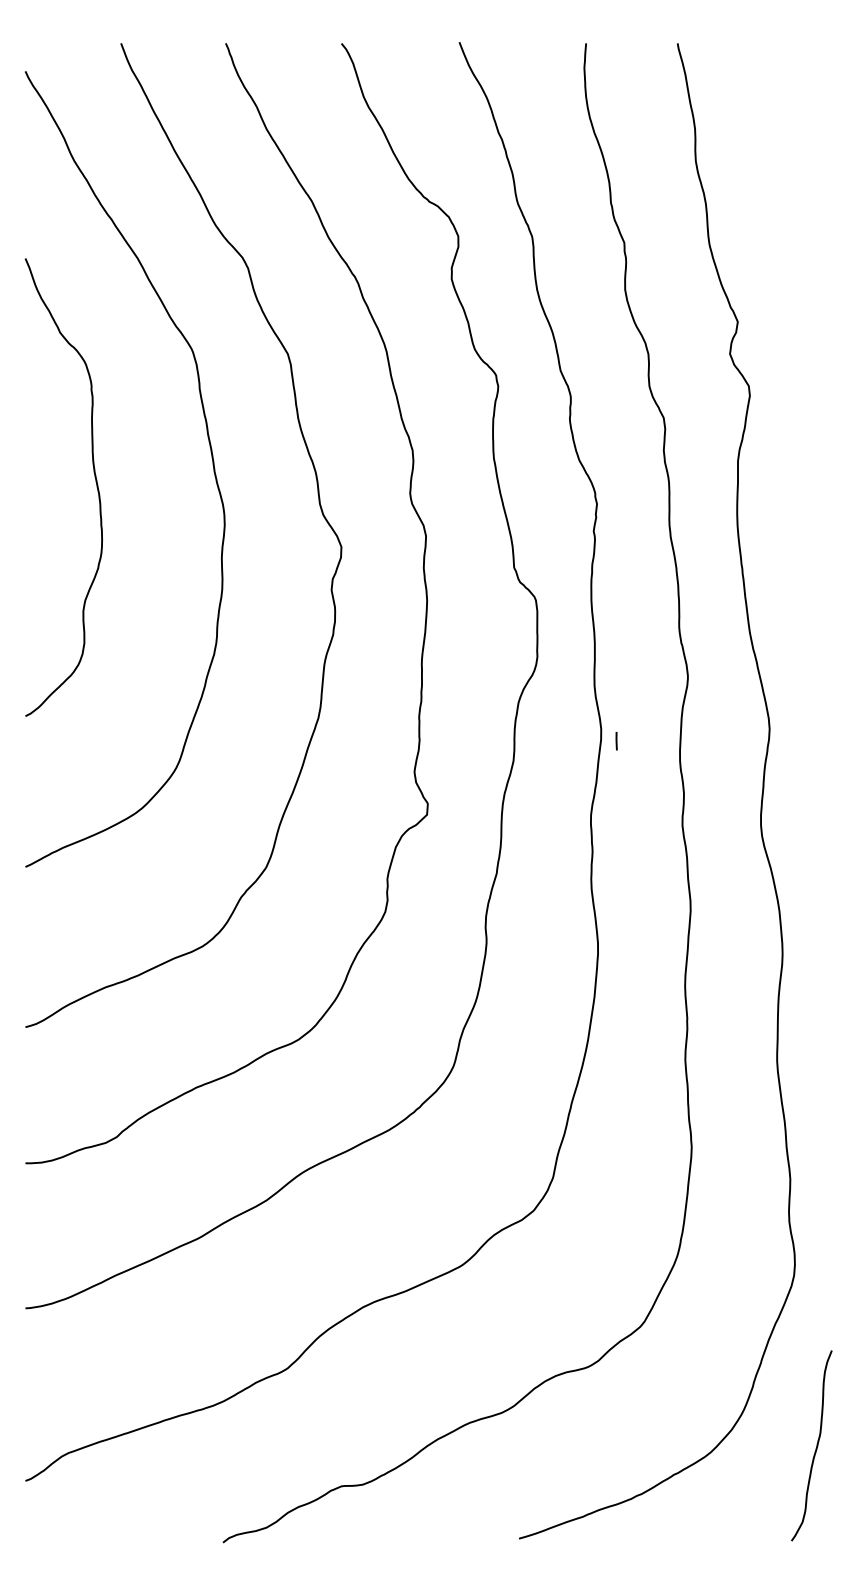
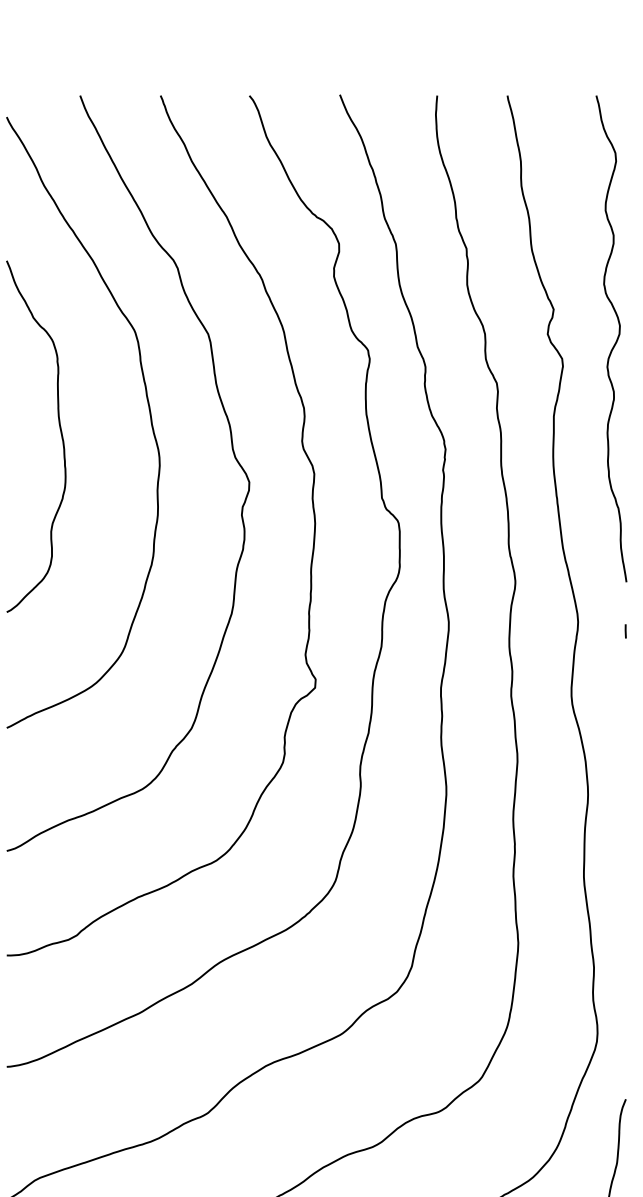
curve: (818, 363) -> (615, 341), added
line: (616, 741) -> (625, 631), moved

